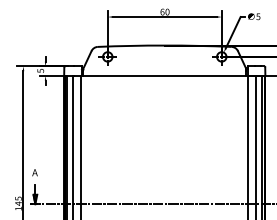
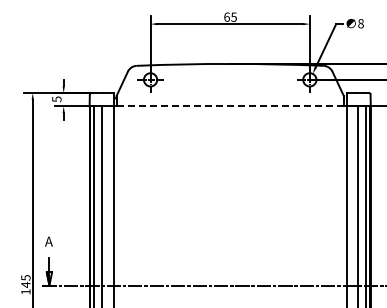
text: (167, 11) -> (233, 16), 60 -> 65
text: (258, 16) -> (360, 23), 5 -> 8
line: (164, 76) -> (230, 106), solid -> dashed

